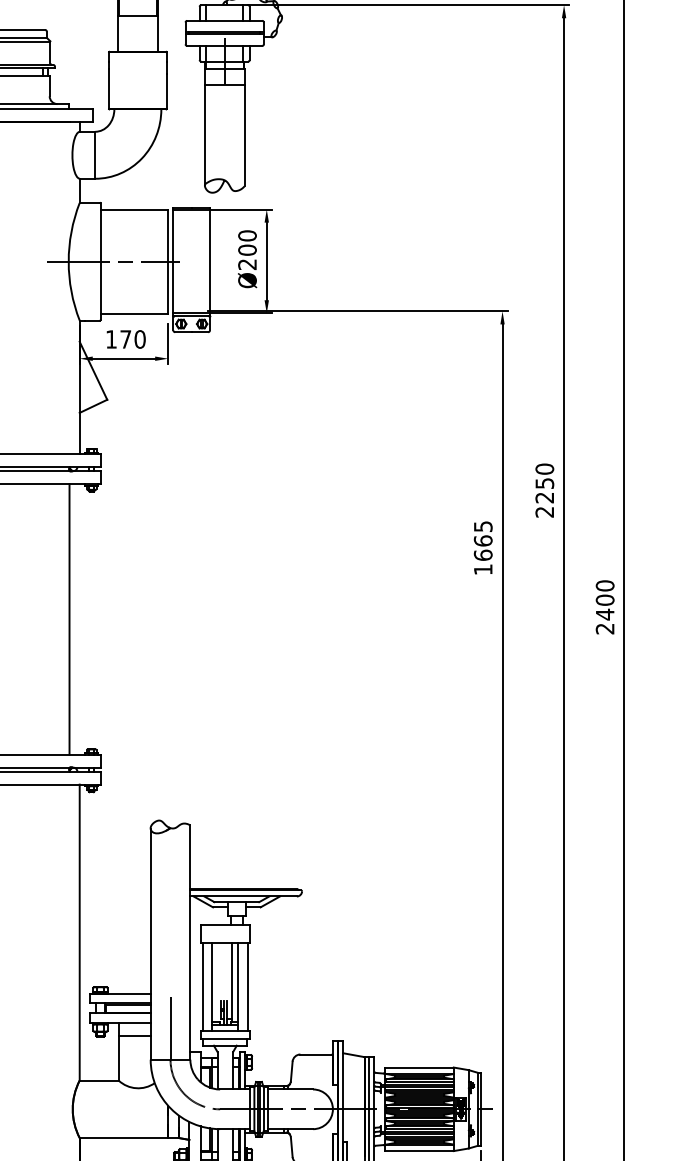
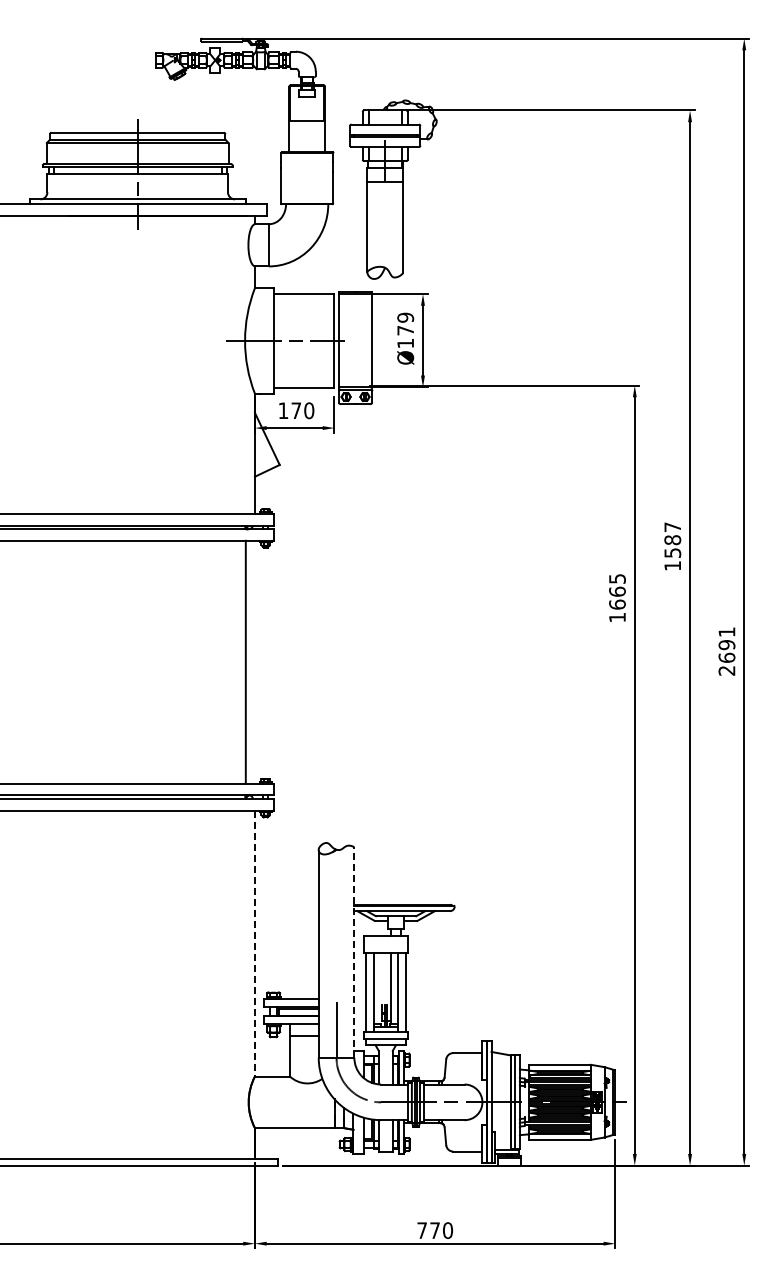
text: (247, 250) -> (405, 330), Ø200 -> Ø179
text: (544, 490) -> (672, 546), 2250 -> 1587
text: (604, 600) -> (726, 645), 2400 -> 2691
line: (79, 932) -> (254, 943), solid -> dashed
line: (190, 941) -> (354, 951), solid -> dashed

